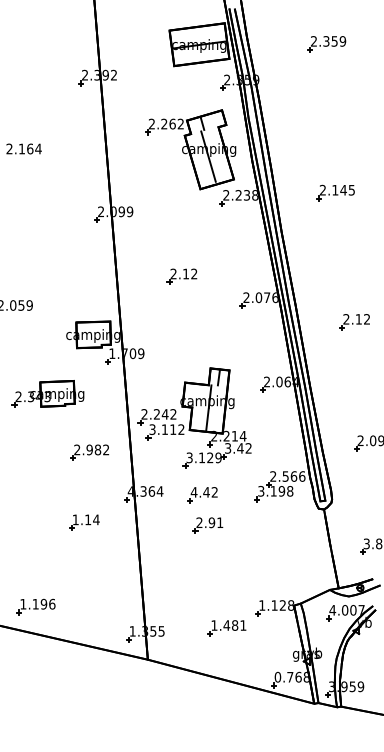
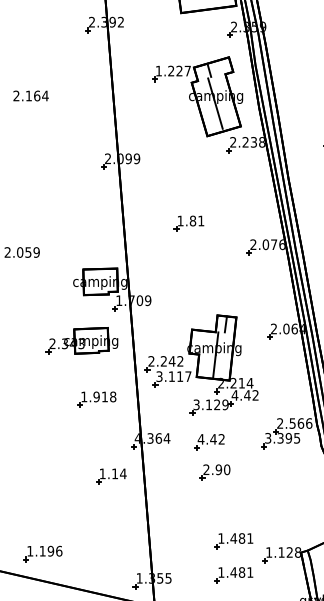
text: (165, 123) -> (172, 70), 2.262 -> 1.227
text: (183, 273) -> (190, 220), 2.12 -> 1.81
part: (47, 393) -> (81, 340), moved
text: (181, 429) -> (188, 376), 3.112 -> 3.117
text: (227, 448) -> (234, 395), 3.42 -> 4.42
text: (91, 449) -> (98, 396), 2.982 -> 1.918
text: (281, 490) -> (288, 437), 3.198 -> 3.395
part: (84, 522) -> (111, 476), moved
text: (220, 522) -> (227, 469), 2.91 -> 2.90
part: (226, 594) -> (233, 541), added

